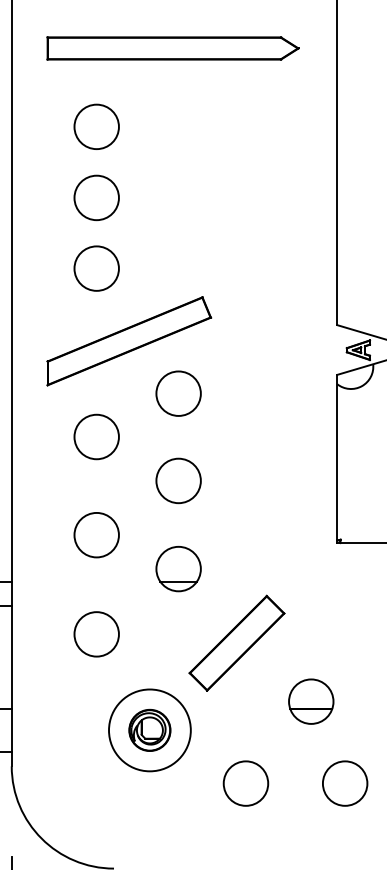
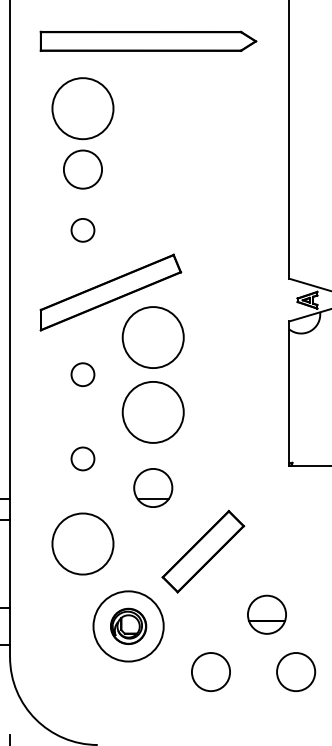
circle: (96, 126) -> (82, 108), size x1.6
circle: (96, 268) -> (82, 230), size x0.6
circle: (178, 393) -> (153, 337), size x1.6
circle: (96, 436) -> (82, 374), size x0.6
circle: (178, 481) -> (153, 412), size x1.6
circle: (96, 534) -> (82, 458), size x0.6
circle: (96, 633) -> (82, 543), size x1.6
part: (310, 701) -> (266, 614), moved

